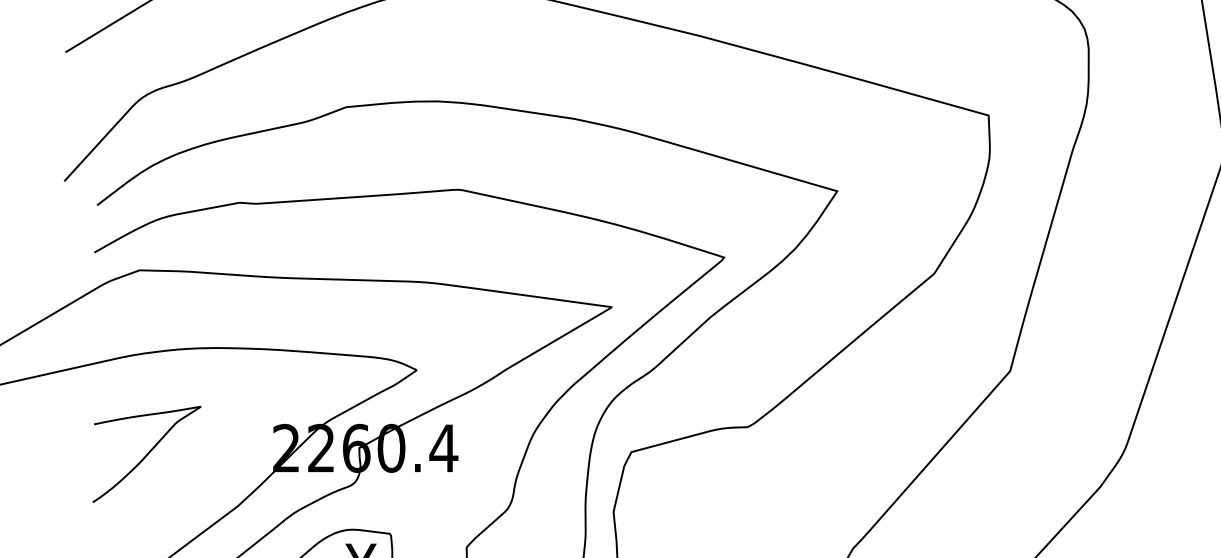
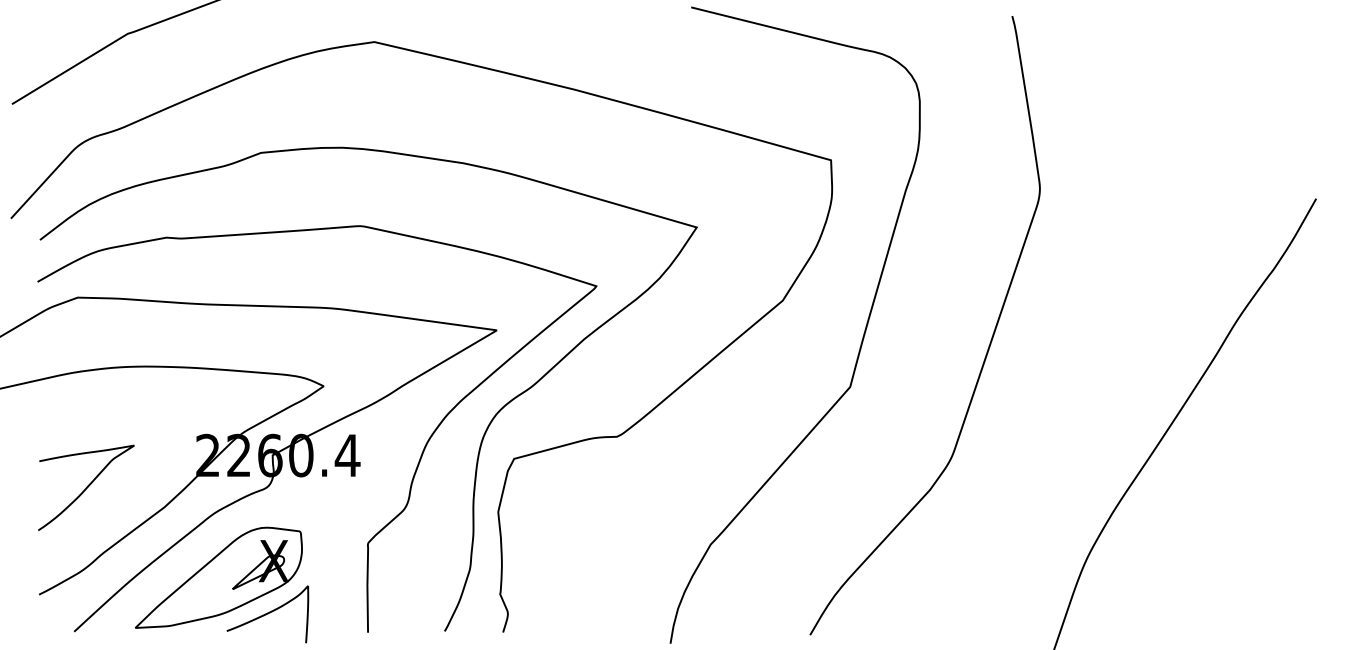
curve: (147, 453) -> (86, 487), moved

